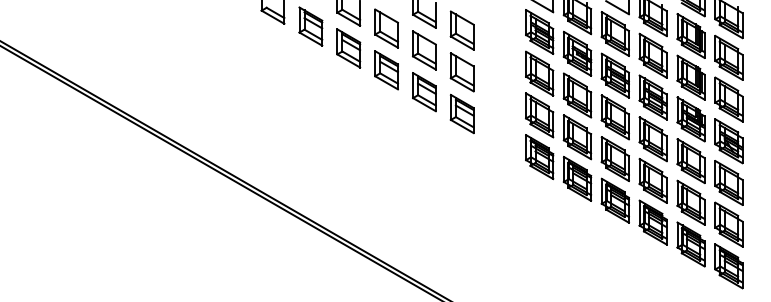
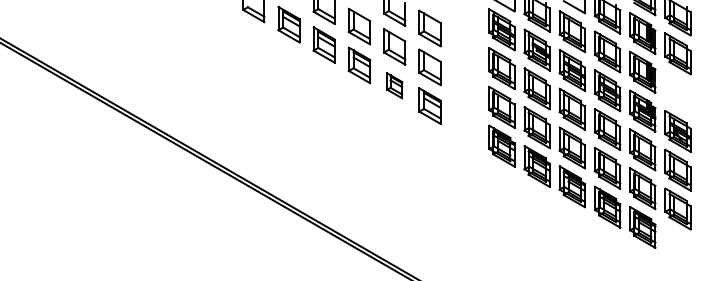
part: (424, 92) -> (394, 86), size x0.7
part: (728, 99) -> (677, 92), removed
part: (728, 266) -> (677, 247), removed

